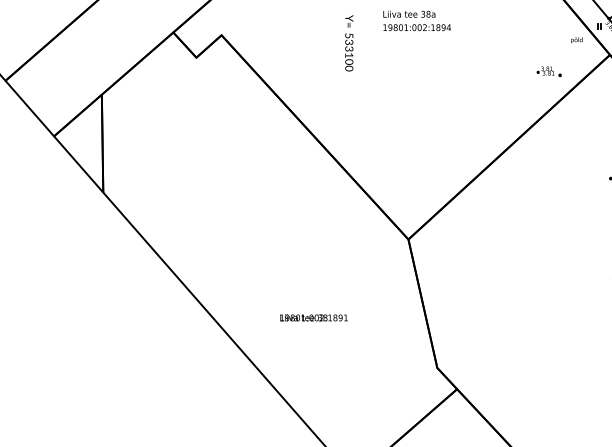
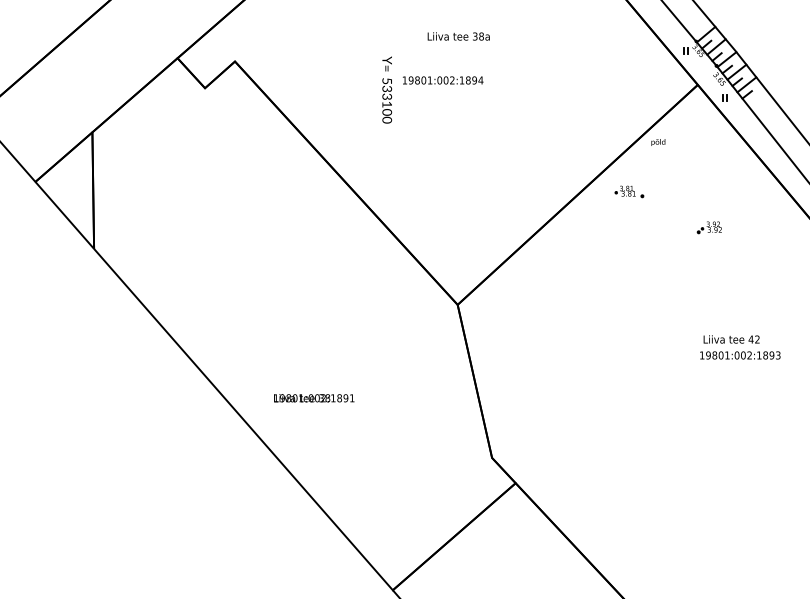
text: (417, 27) -> (443, 80), moved
text: (576, 40) -> (658, 142), moved
text: (349, 42) -> (387, 89), moved
part: (549, 71) -> (629, 191), moved
text: (314, 318) -> (314, 398), moved

